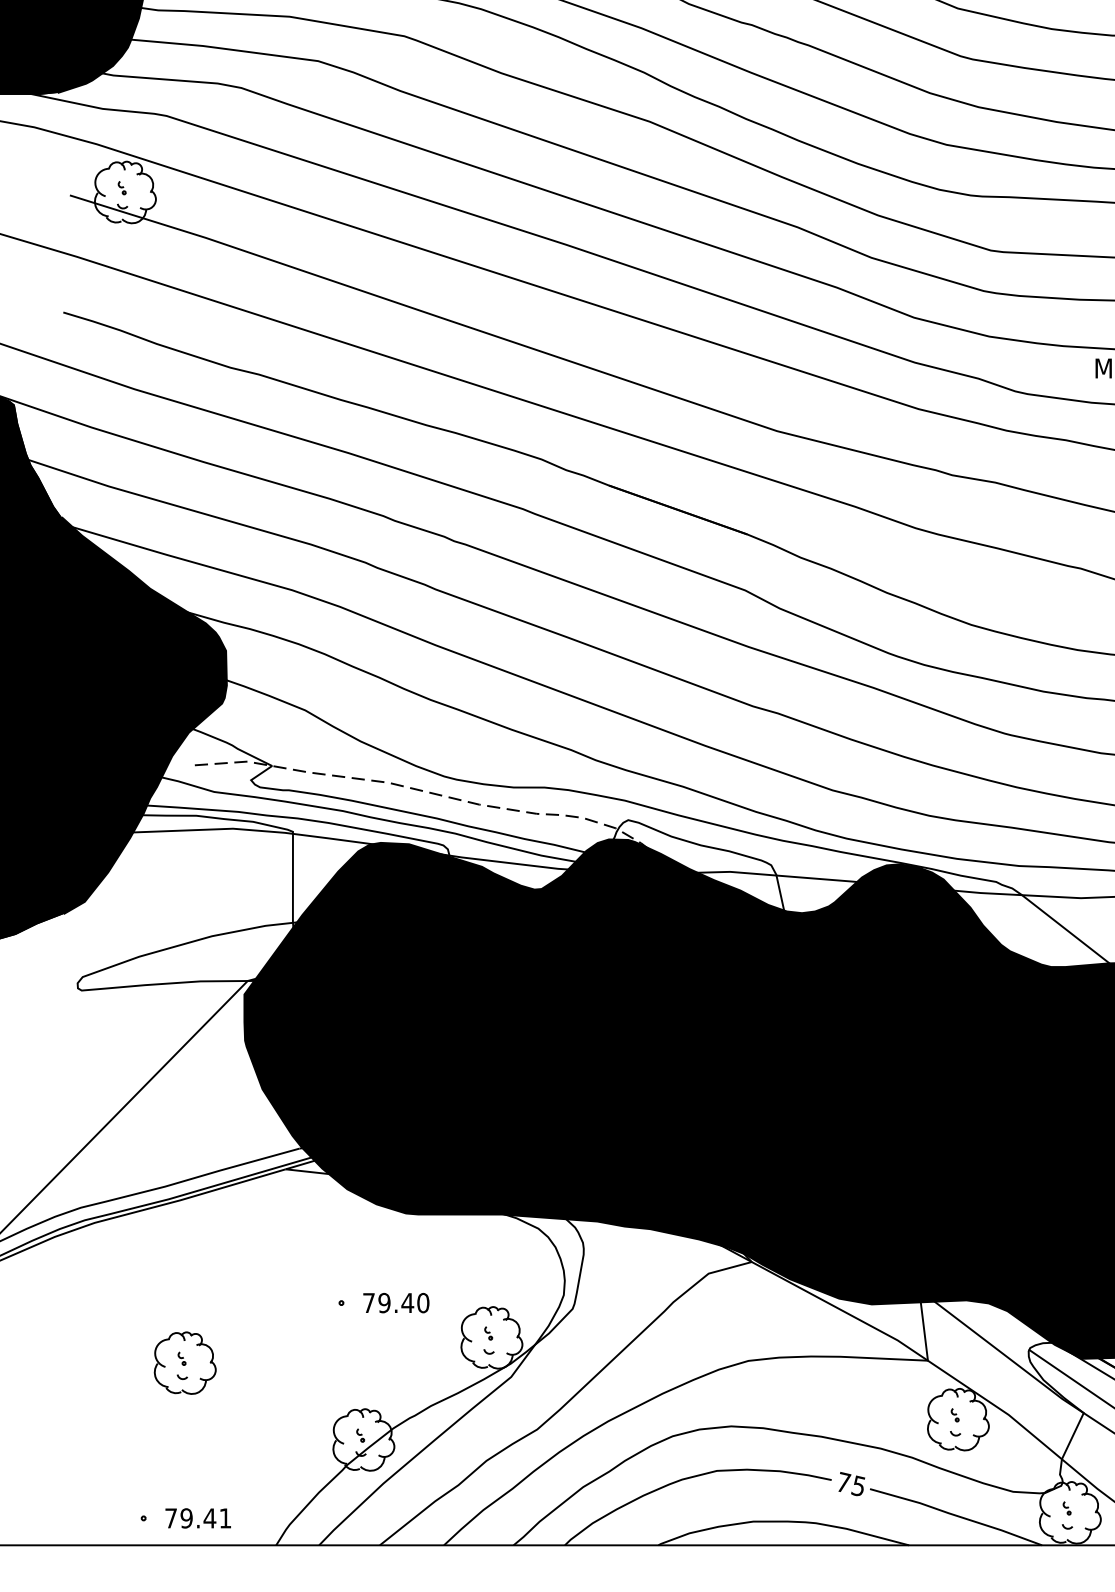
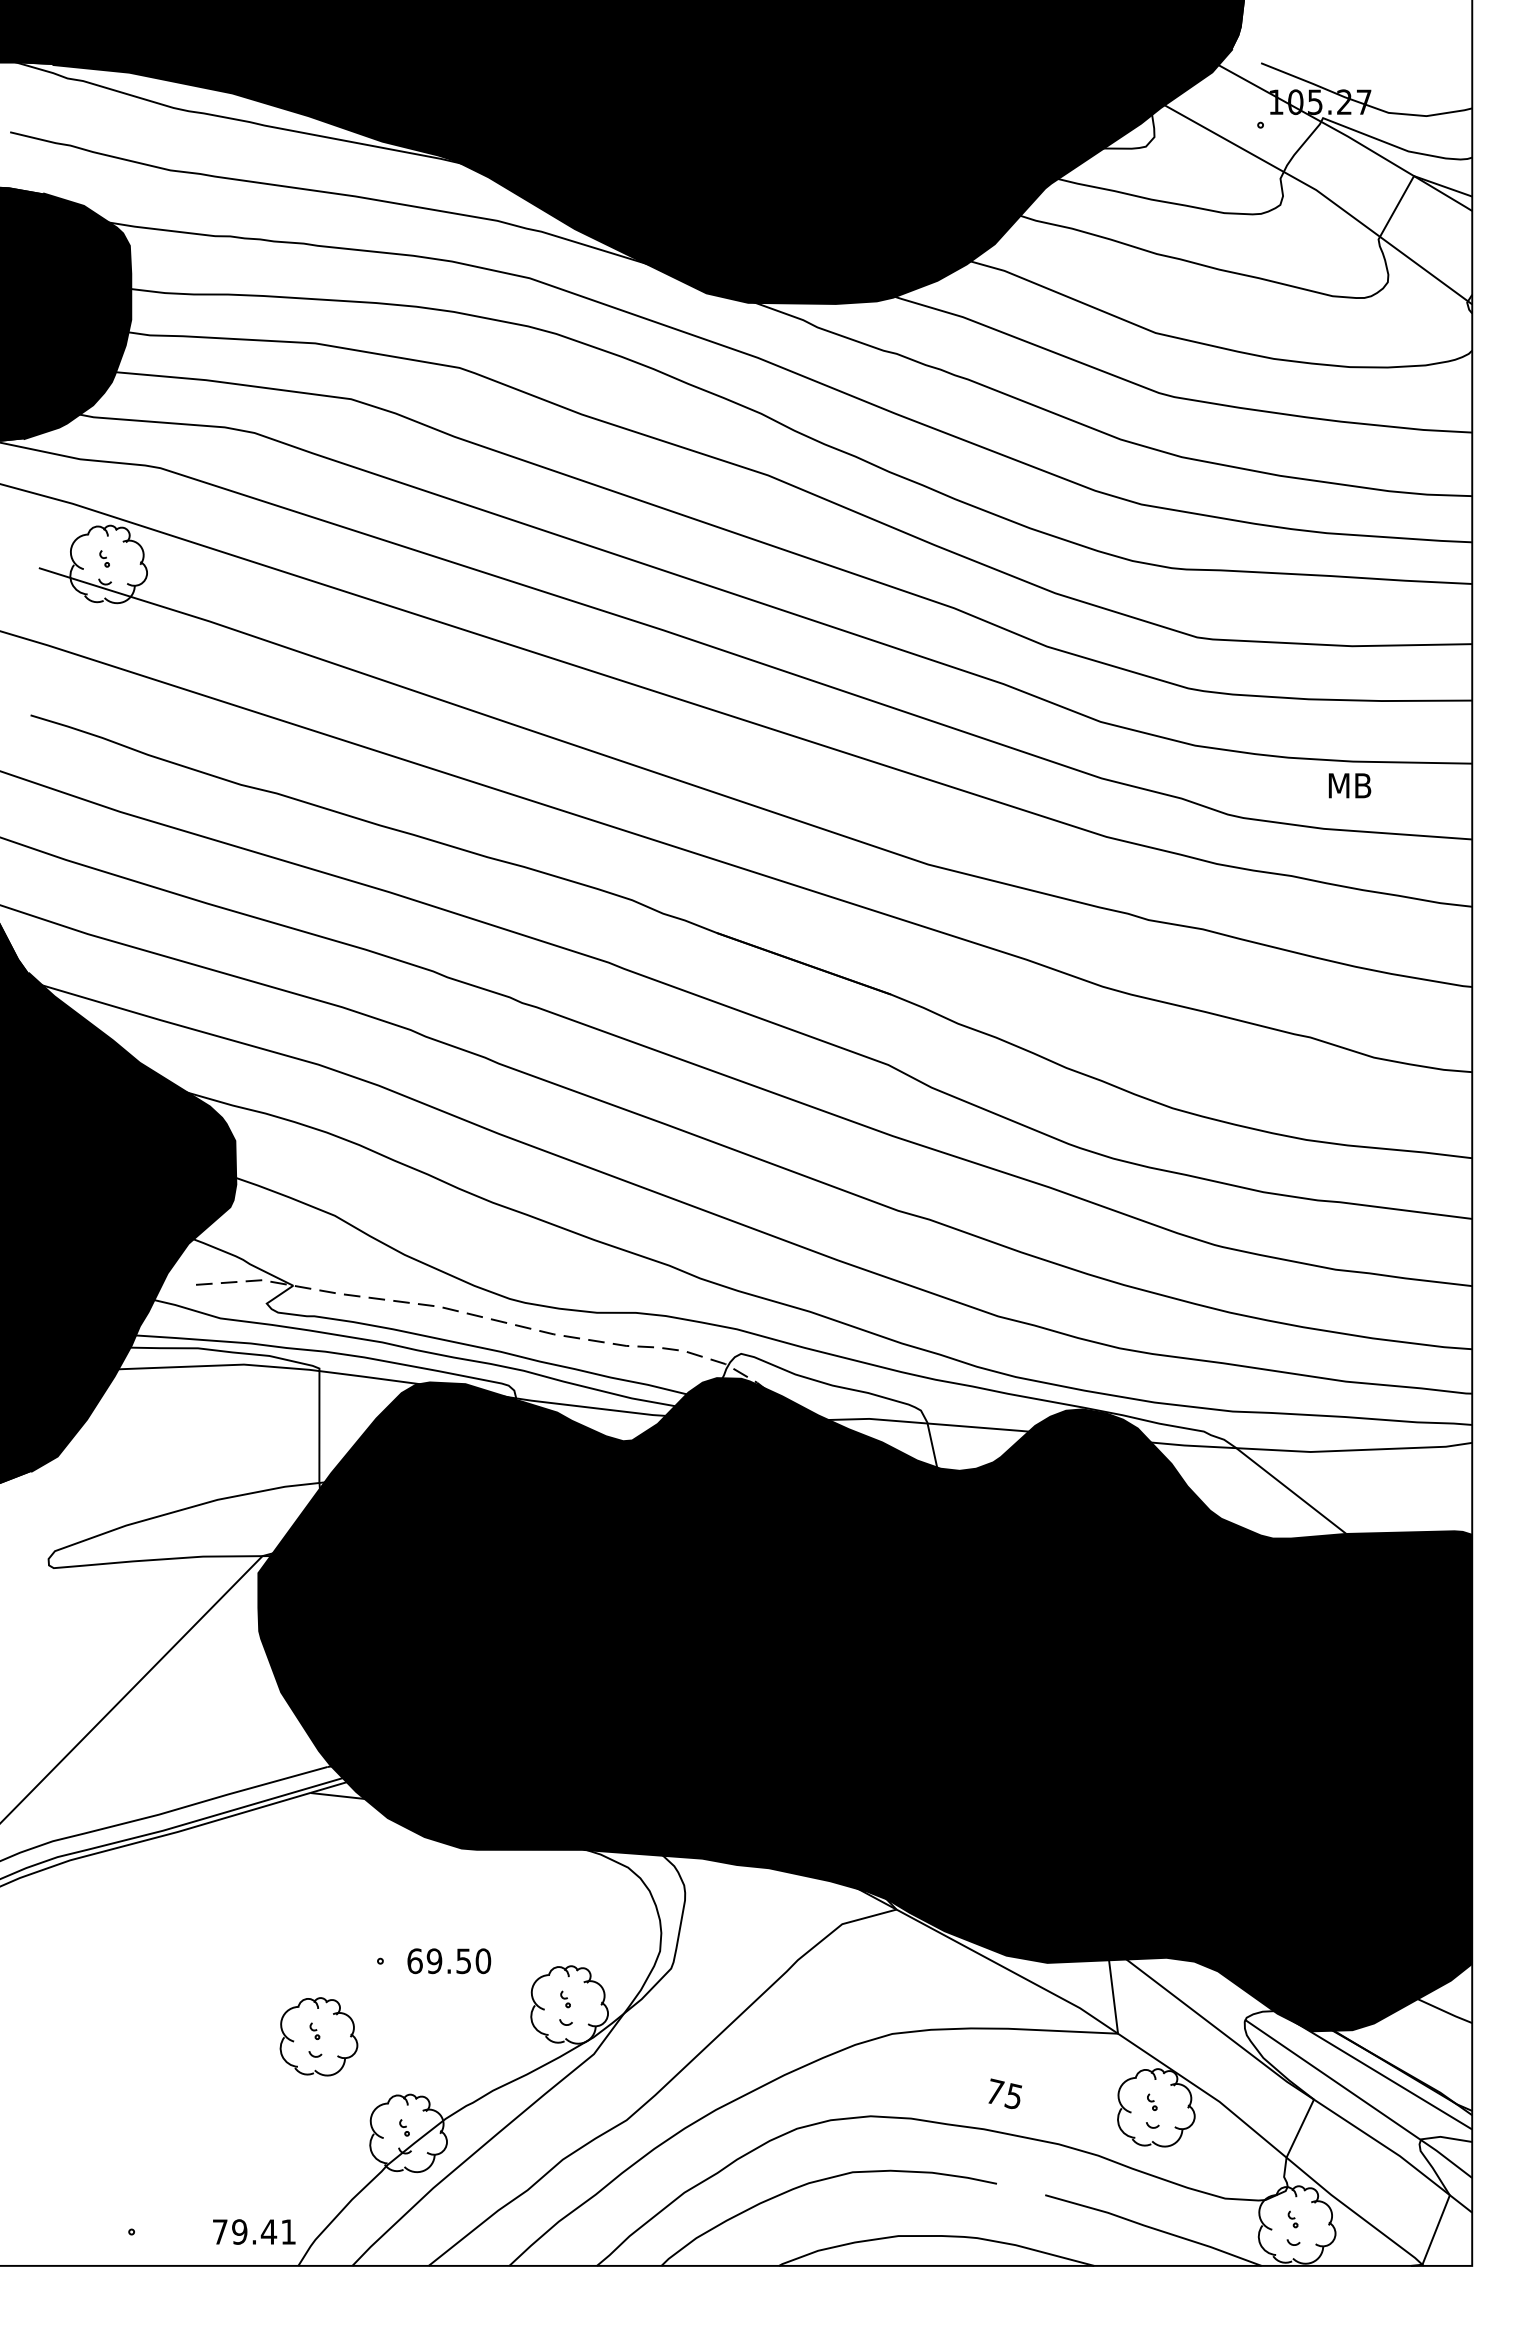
text: (388, 1303) -> (439, 1961), 79.40 -> 69.50
part: (184, 1362) -> (318, 2036), moved
text: (851, 1483) -> (1004, 2093), moved
text: (198, 1517) -> (254, 2231), moved

